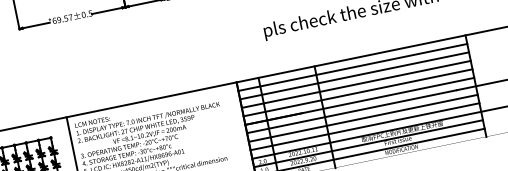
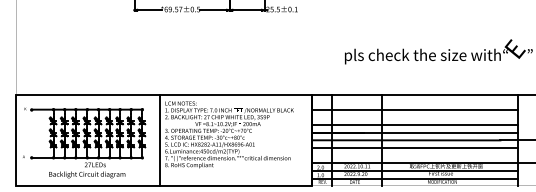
line: (352, 67) -> (414, 102), removed
line: (355, 84) -> (414, 117), removed
line: (364, 126) -> (414, 155), removed

